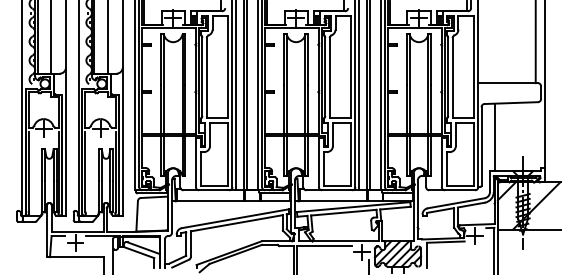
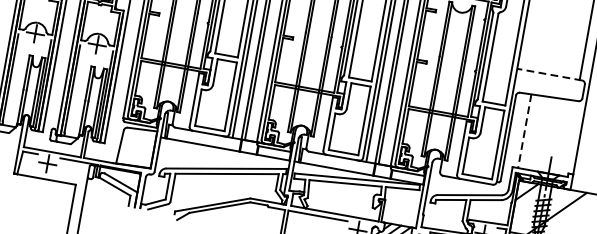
line: (508, 83) -> (550, 75), solid -> dashed
line: (495, 137) -> (525, 131), solid -> dashed

